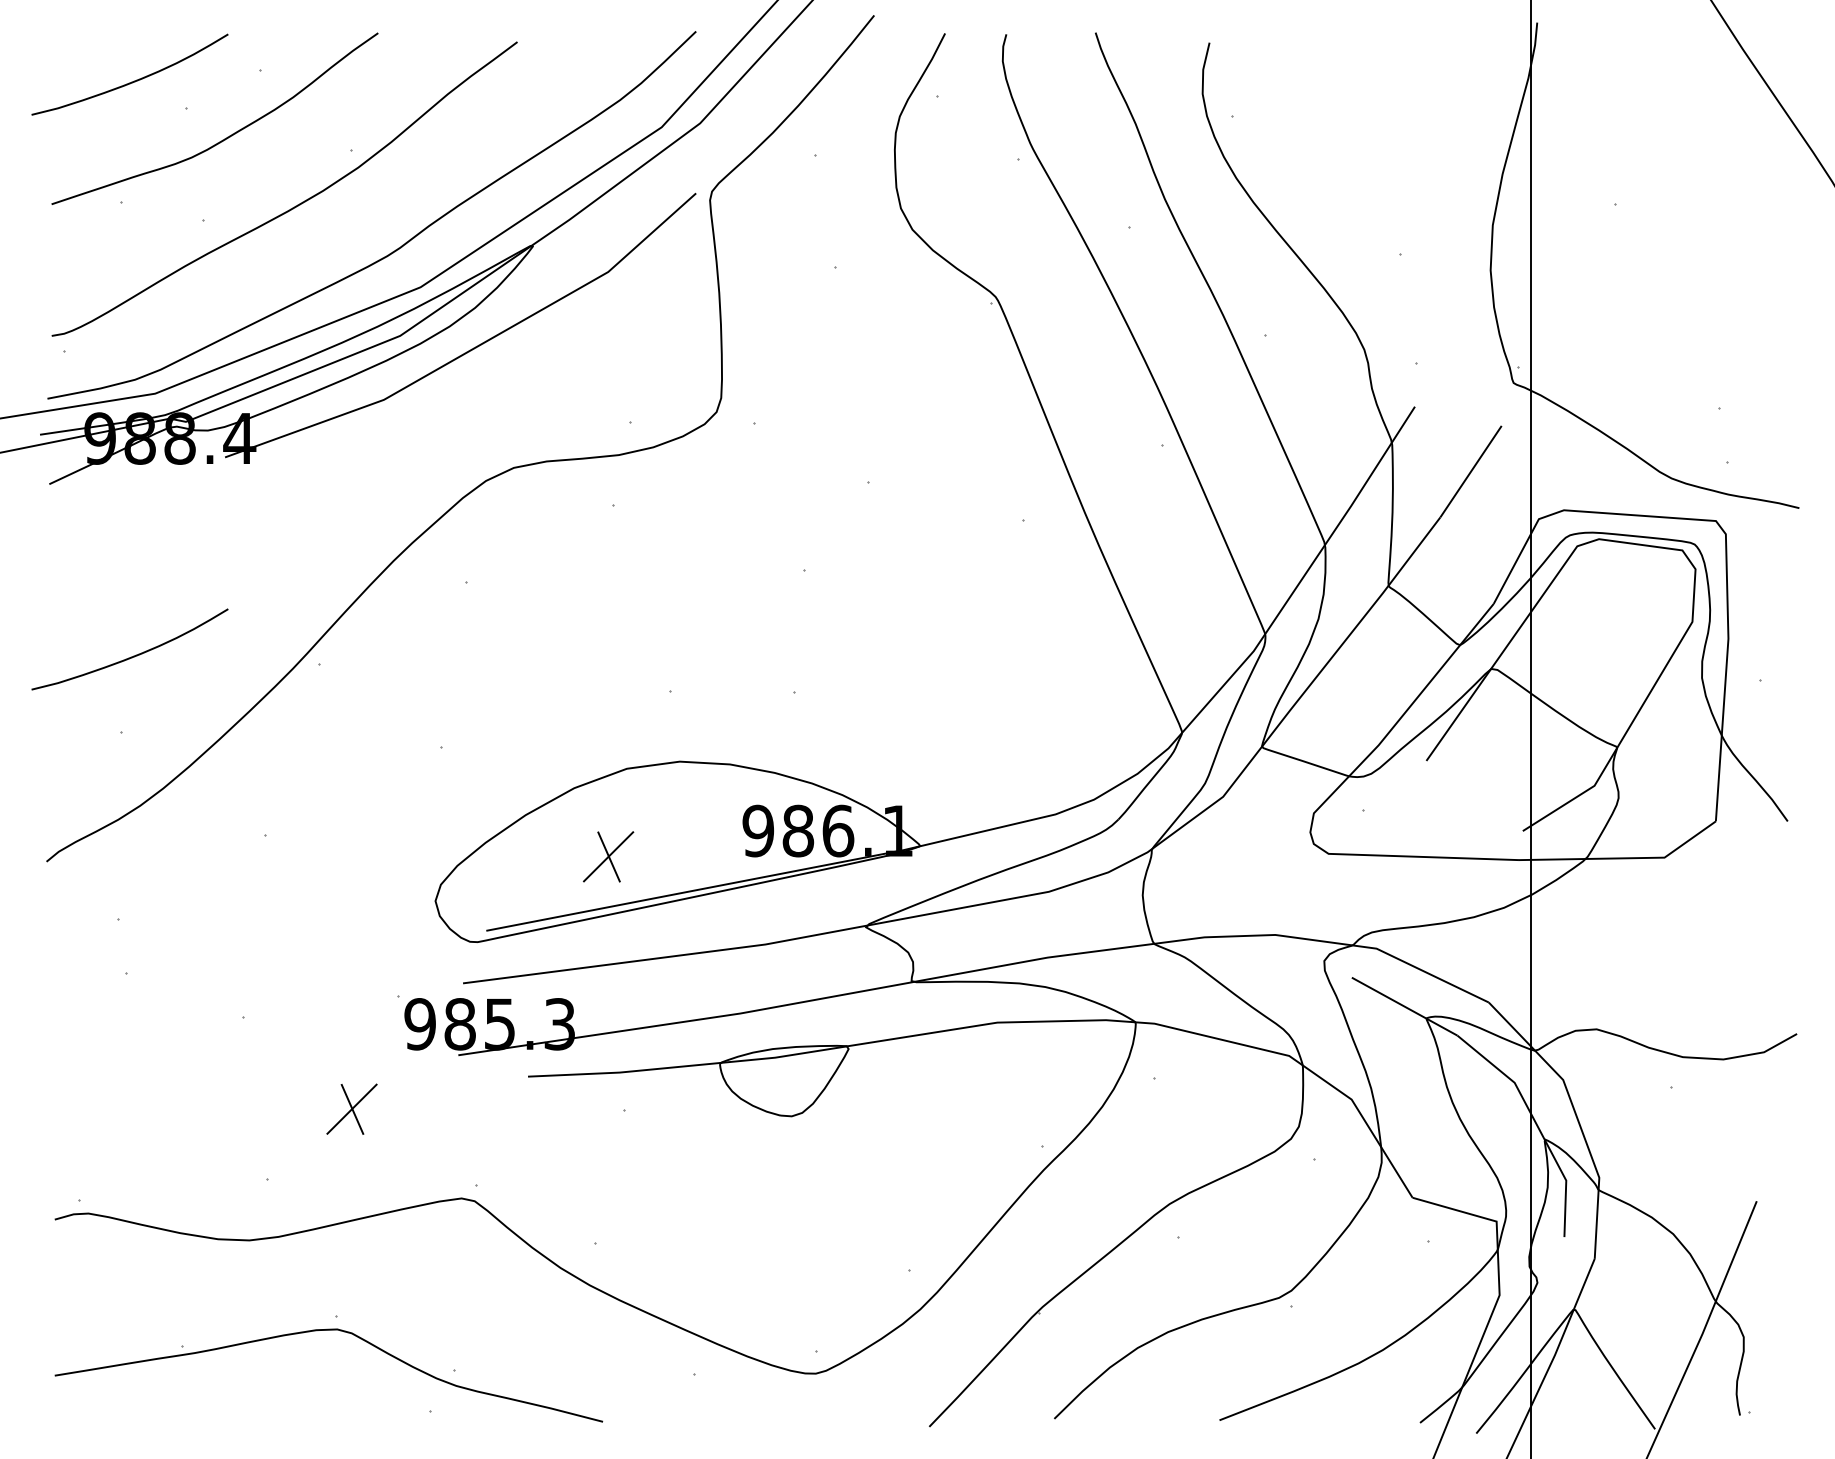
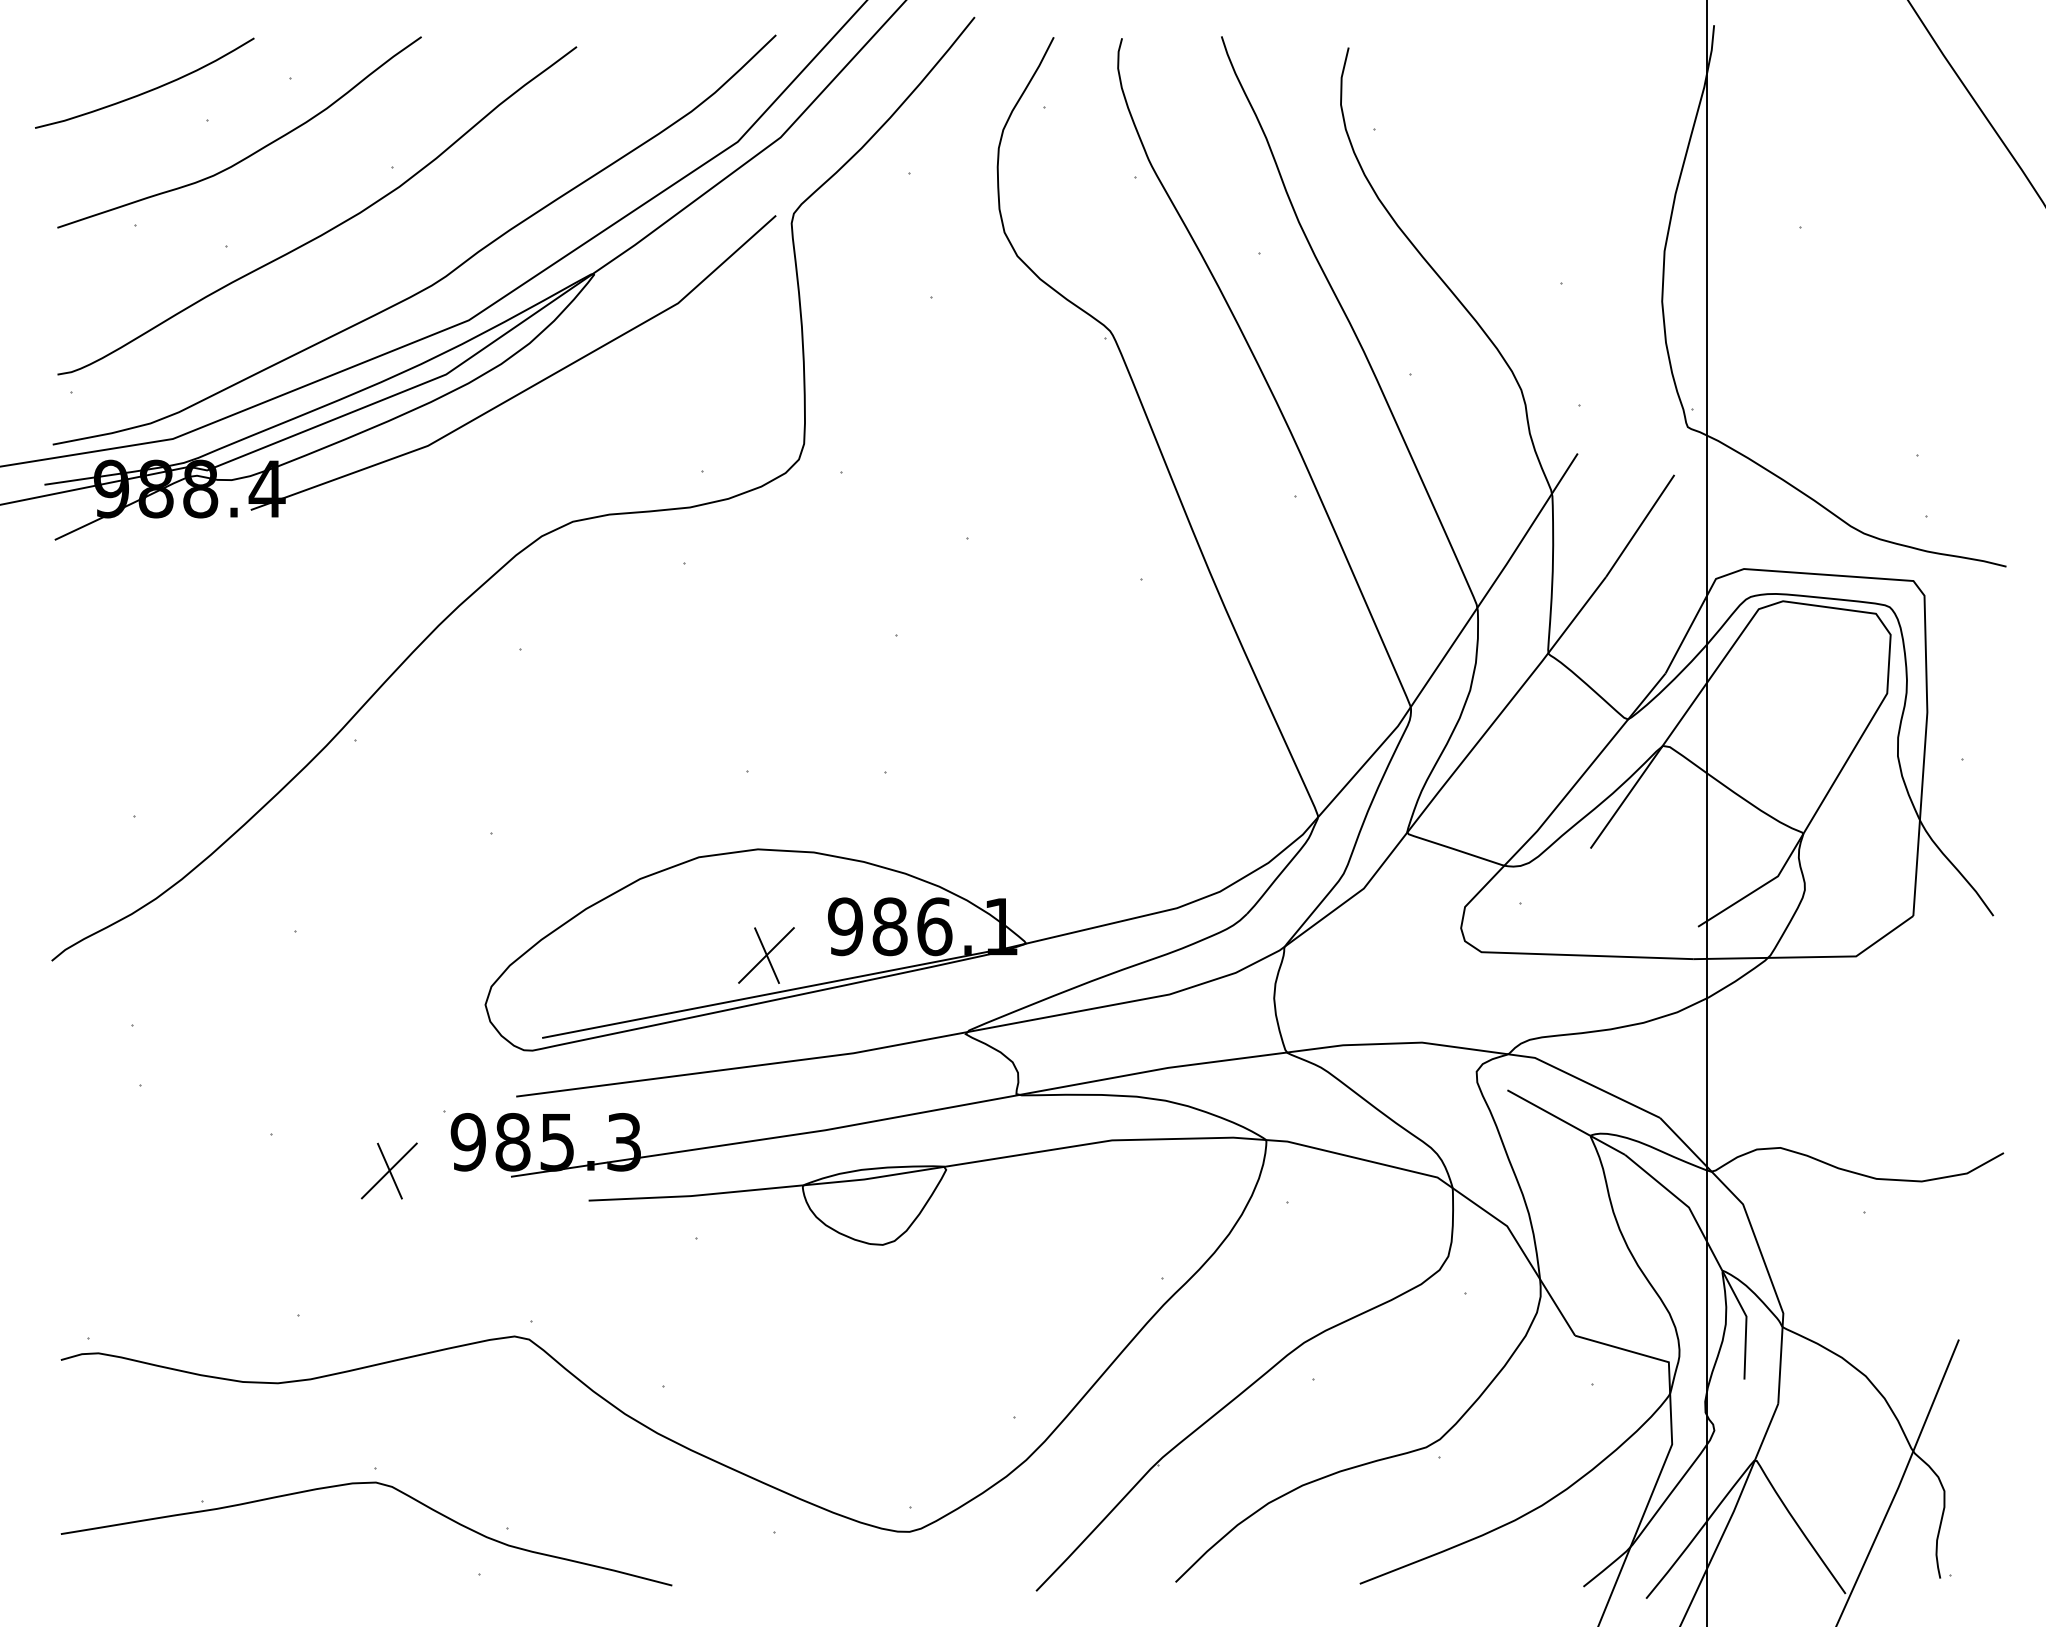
curve: (132, 655) -> (147, 731), removed
part: (608, 856) -> (766, 955), moved
part: (351, 1108) -> (388, 1170), moved

